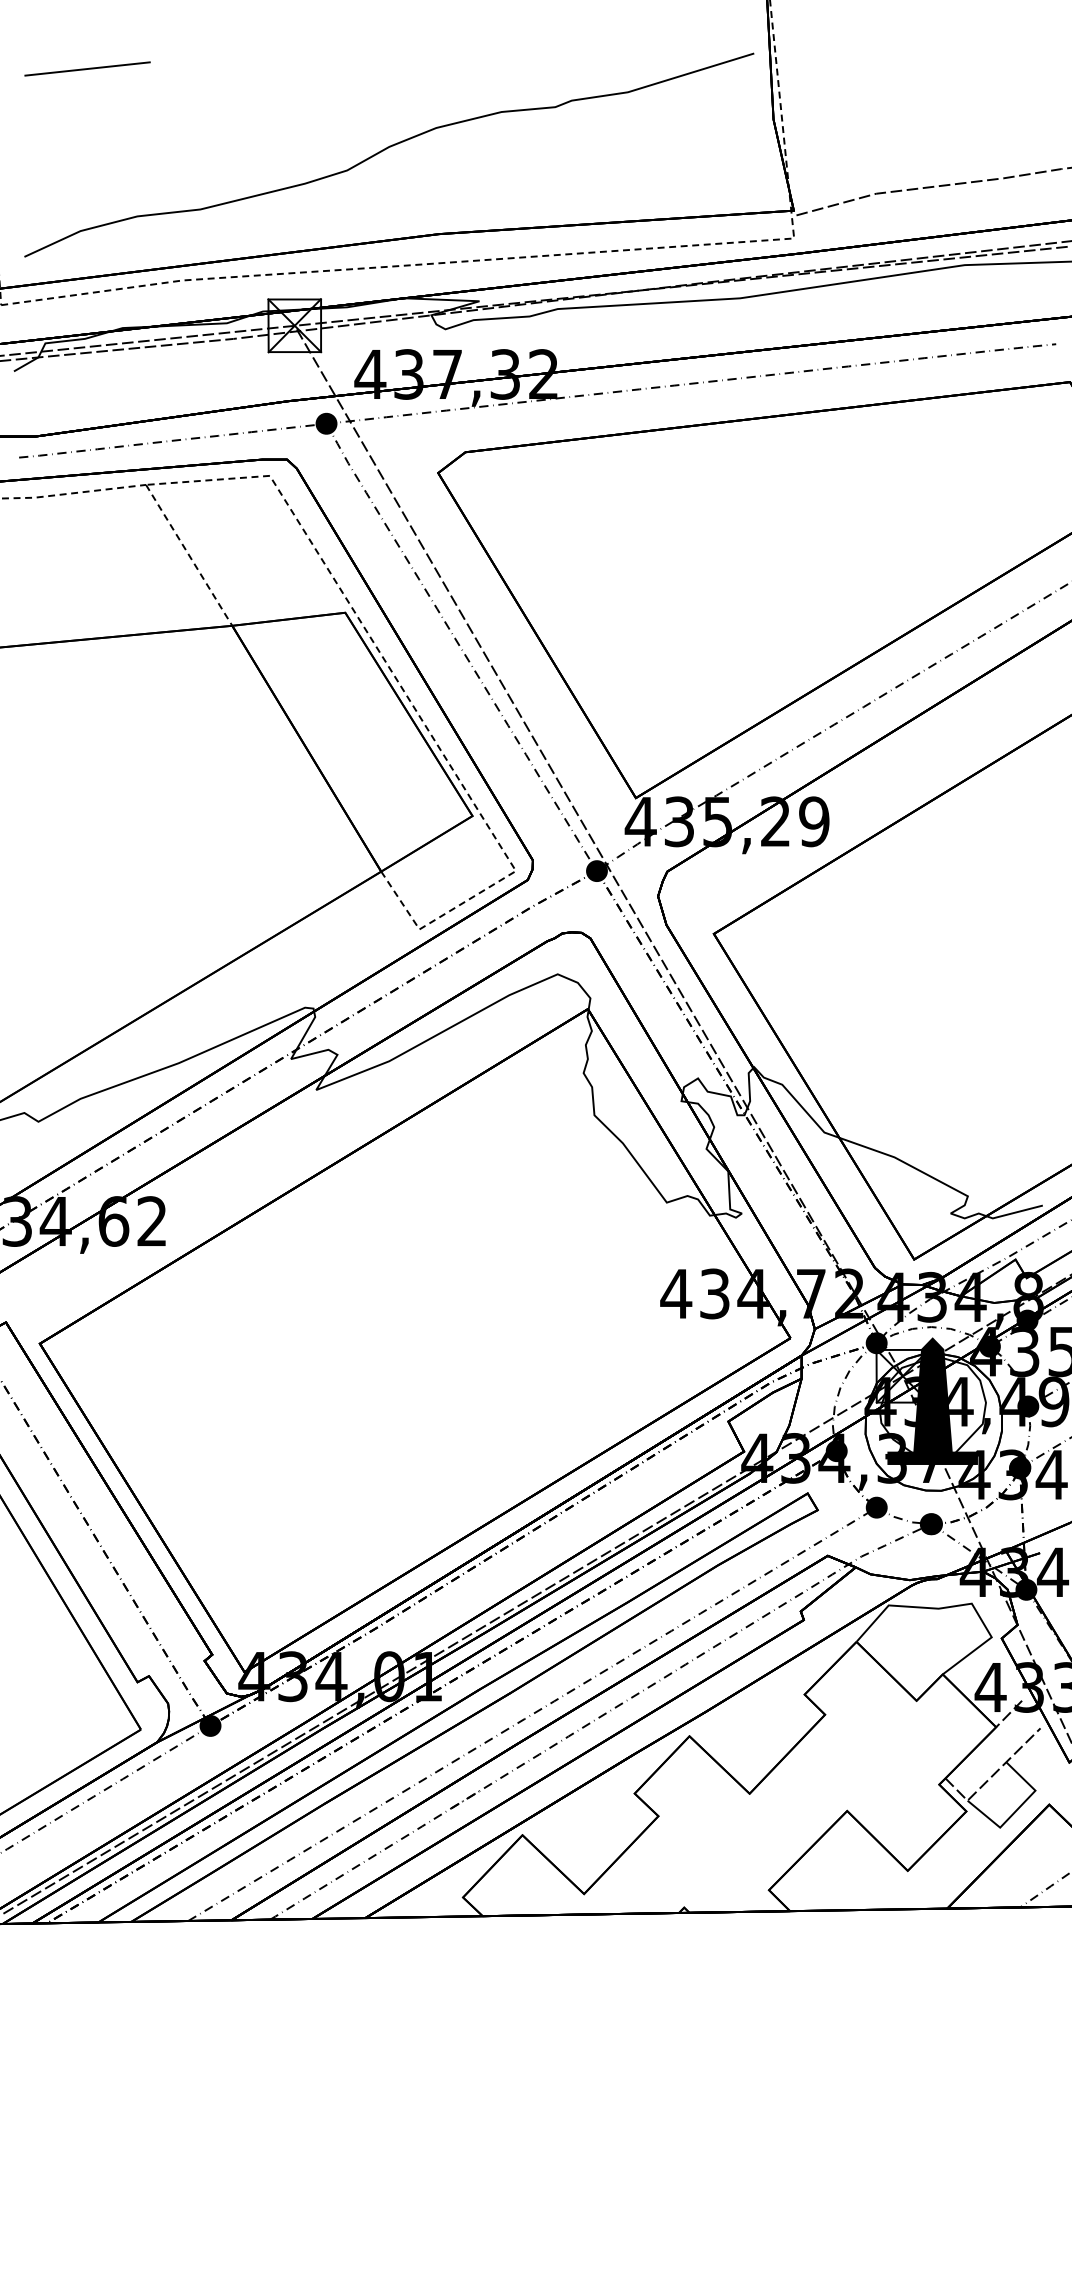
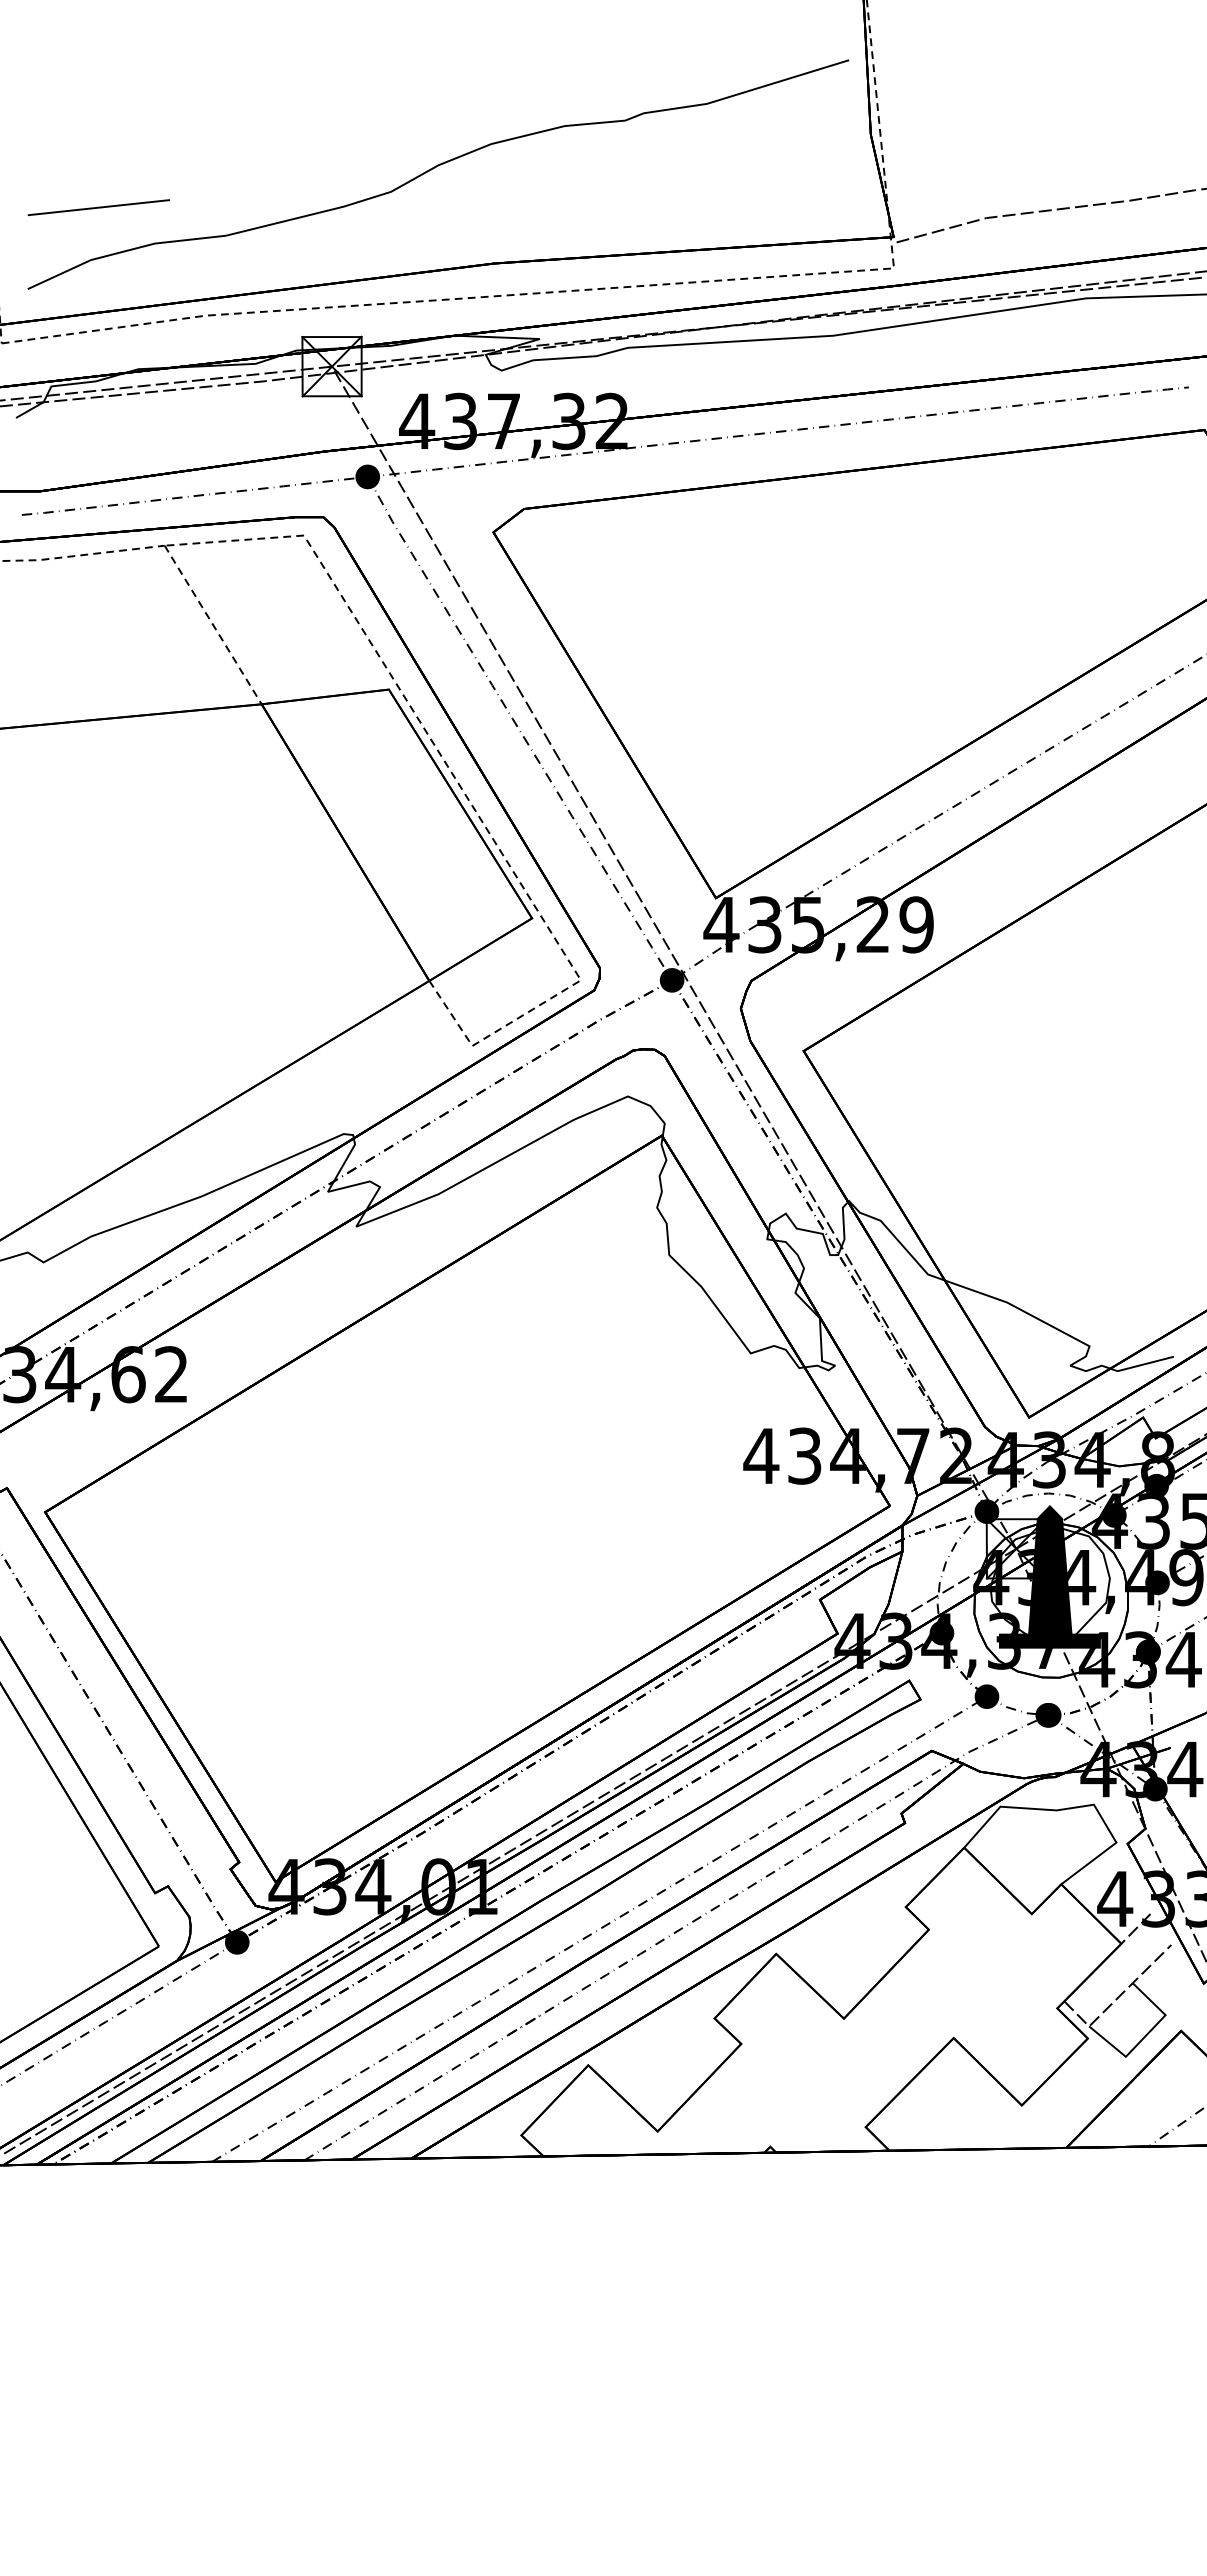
line: (87, 68) -> (98, 207), moved

